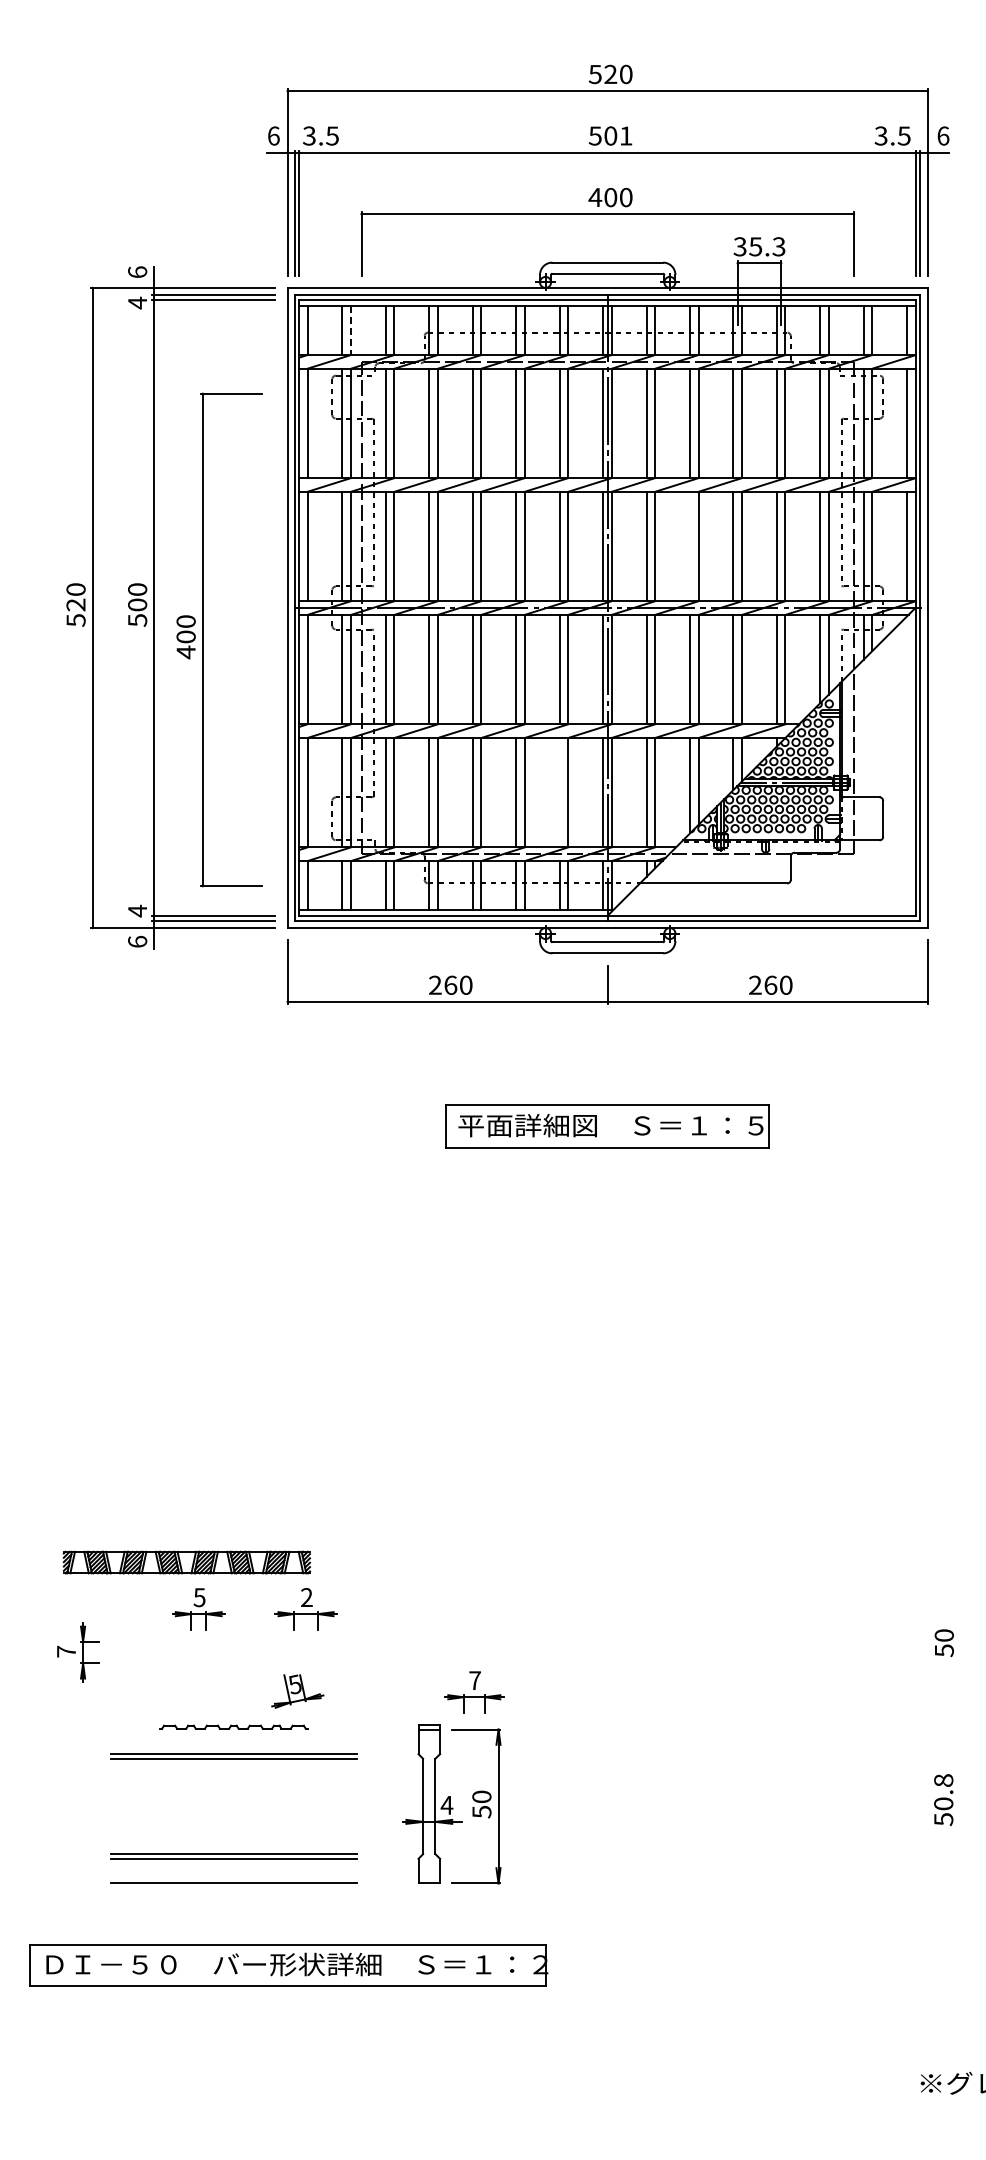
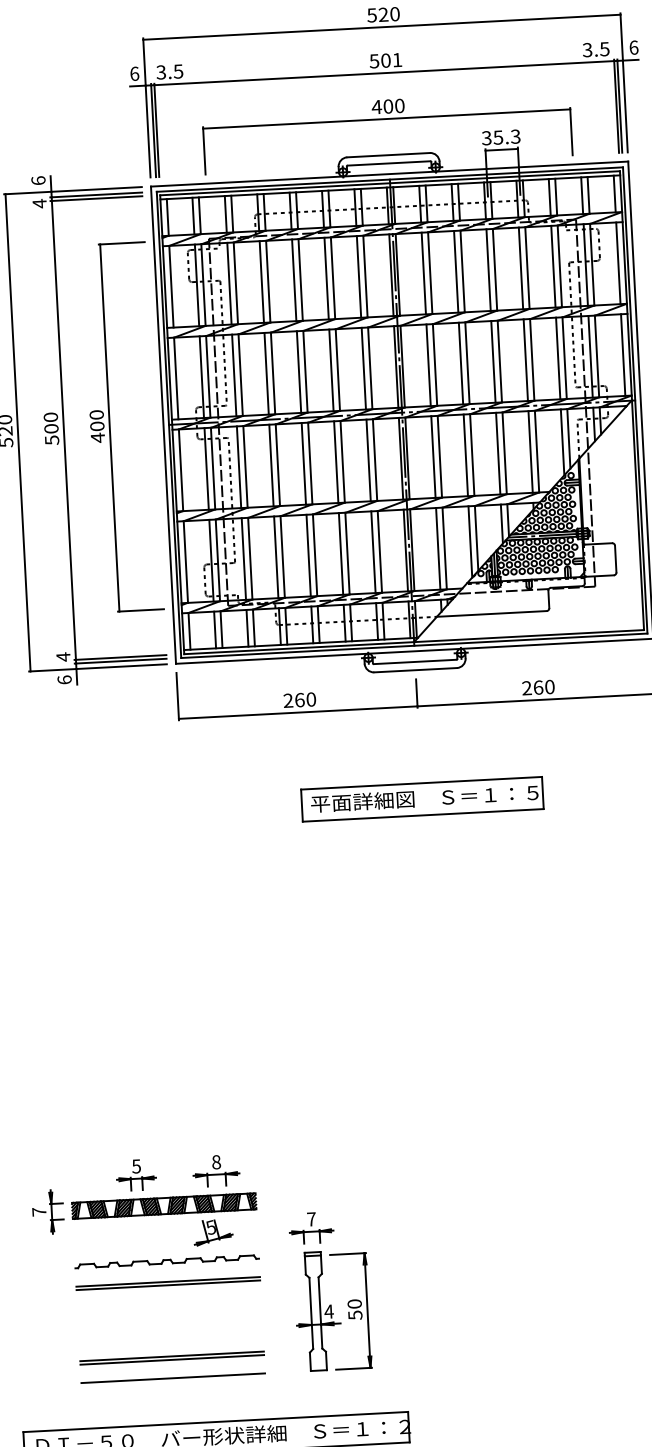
line: (350, 330) -> (199, 215), dashed -> solid
line: (689, 546) -> (460, 363), added
part: (203, 639) -> (110, 427), moved
line: (559, 792) -> (373, 552), added
part: (186, 1562) -> (163, 1206), moved
text: (306, 1597) -> (216, 1162), 2 -> 8
part: (474, 1692) -> (311, 1228), moved
part: (233, 1726) -> (166, 1261), size x1.67

